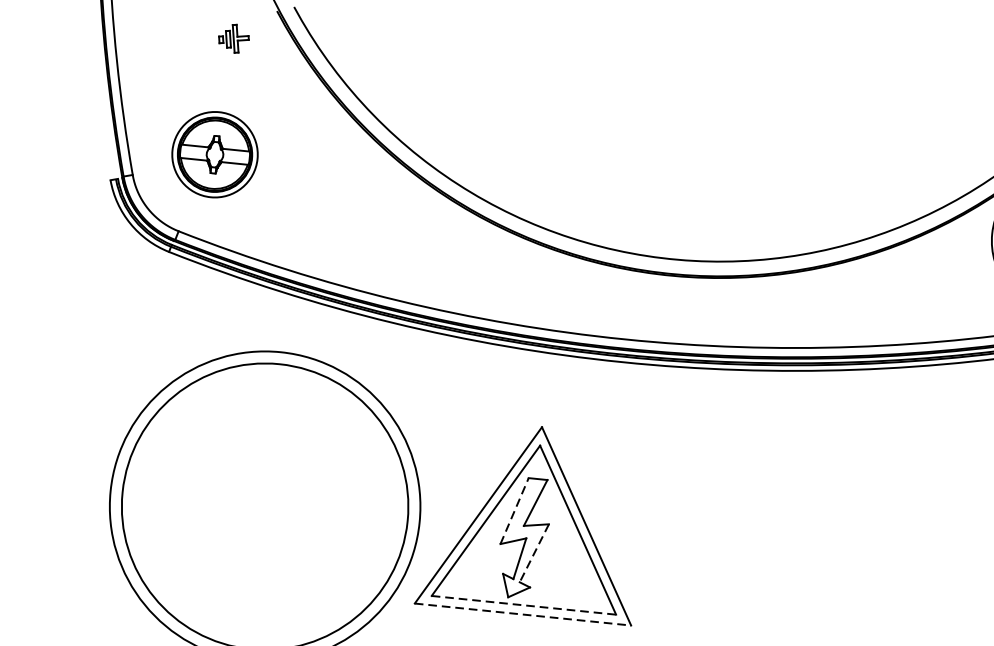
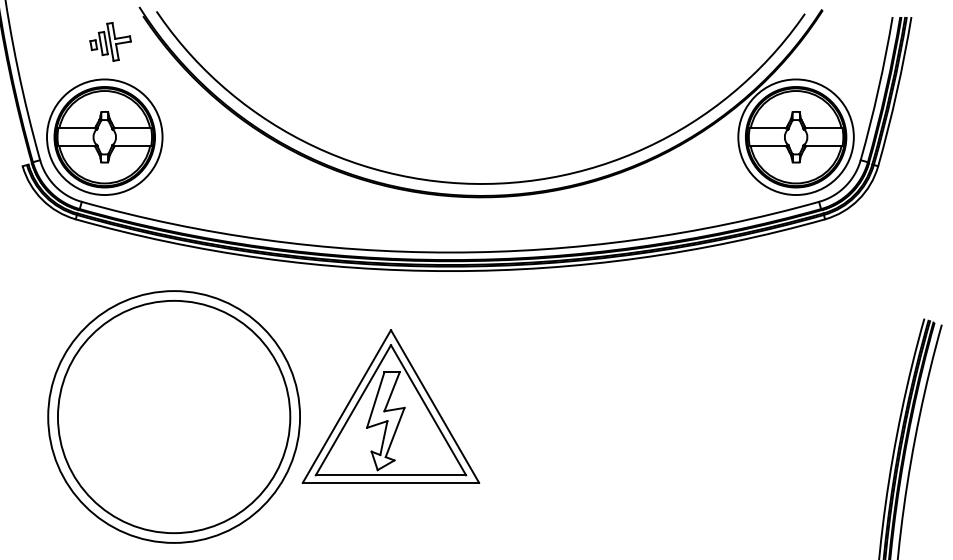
part: (233, 38) -> (110, 41), size x1.67
part: (214, 153) -> (104, 136), size x1.67
line: (514, 510) -> (375, 399), dashed -> solid
line: (533, 553) -> (394, 432), dashed -> solid
line: (524, 605) -> (391, 475), dashed -> solid
line: (523, 614) -> (391, 482), dashed -> solid

